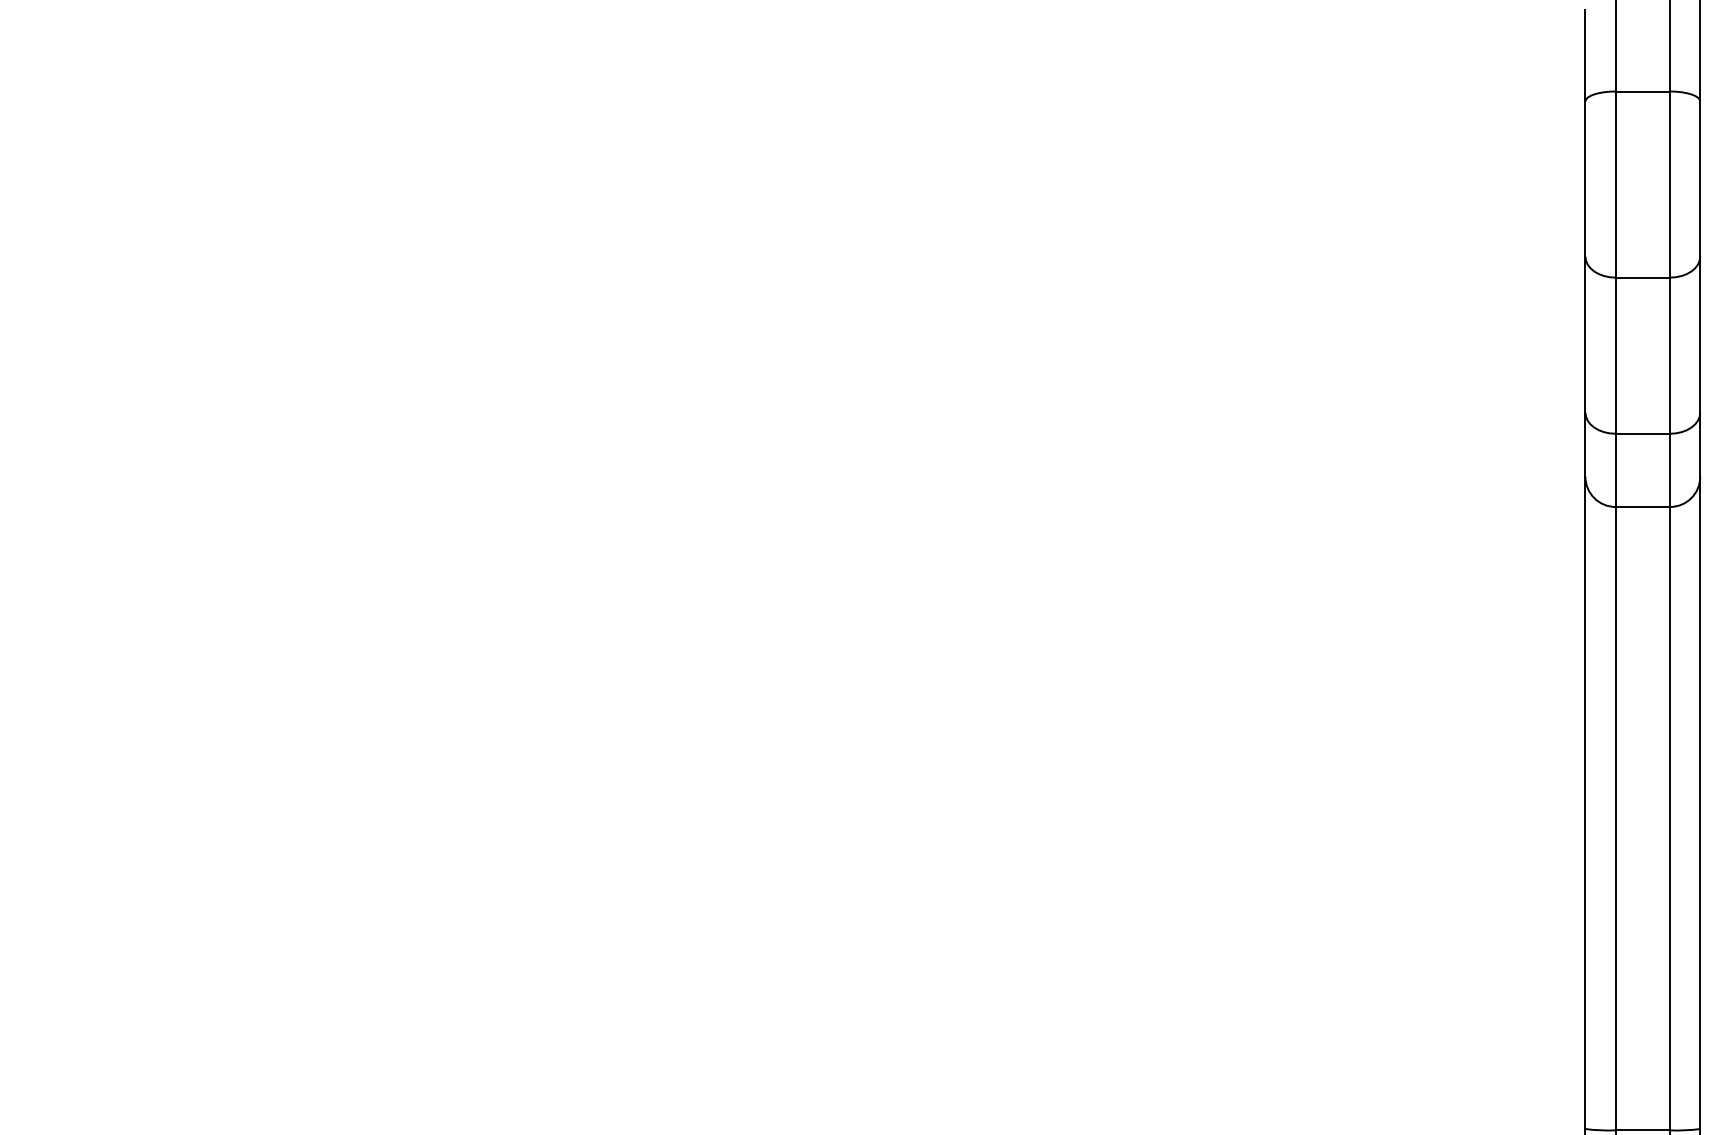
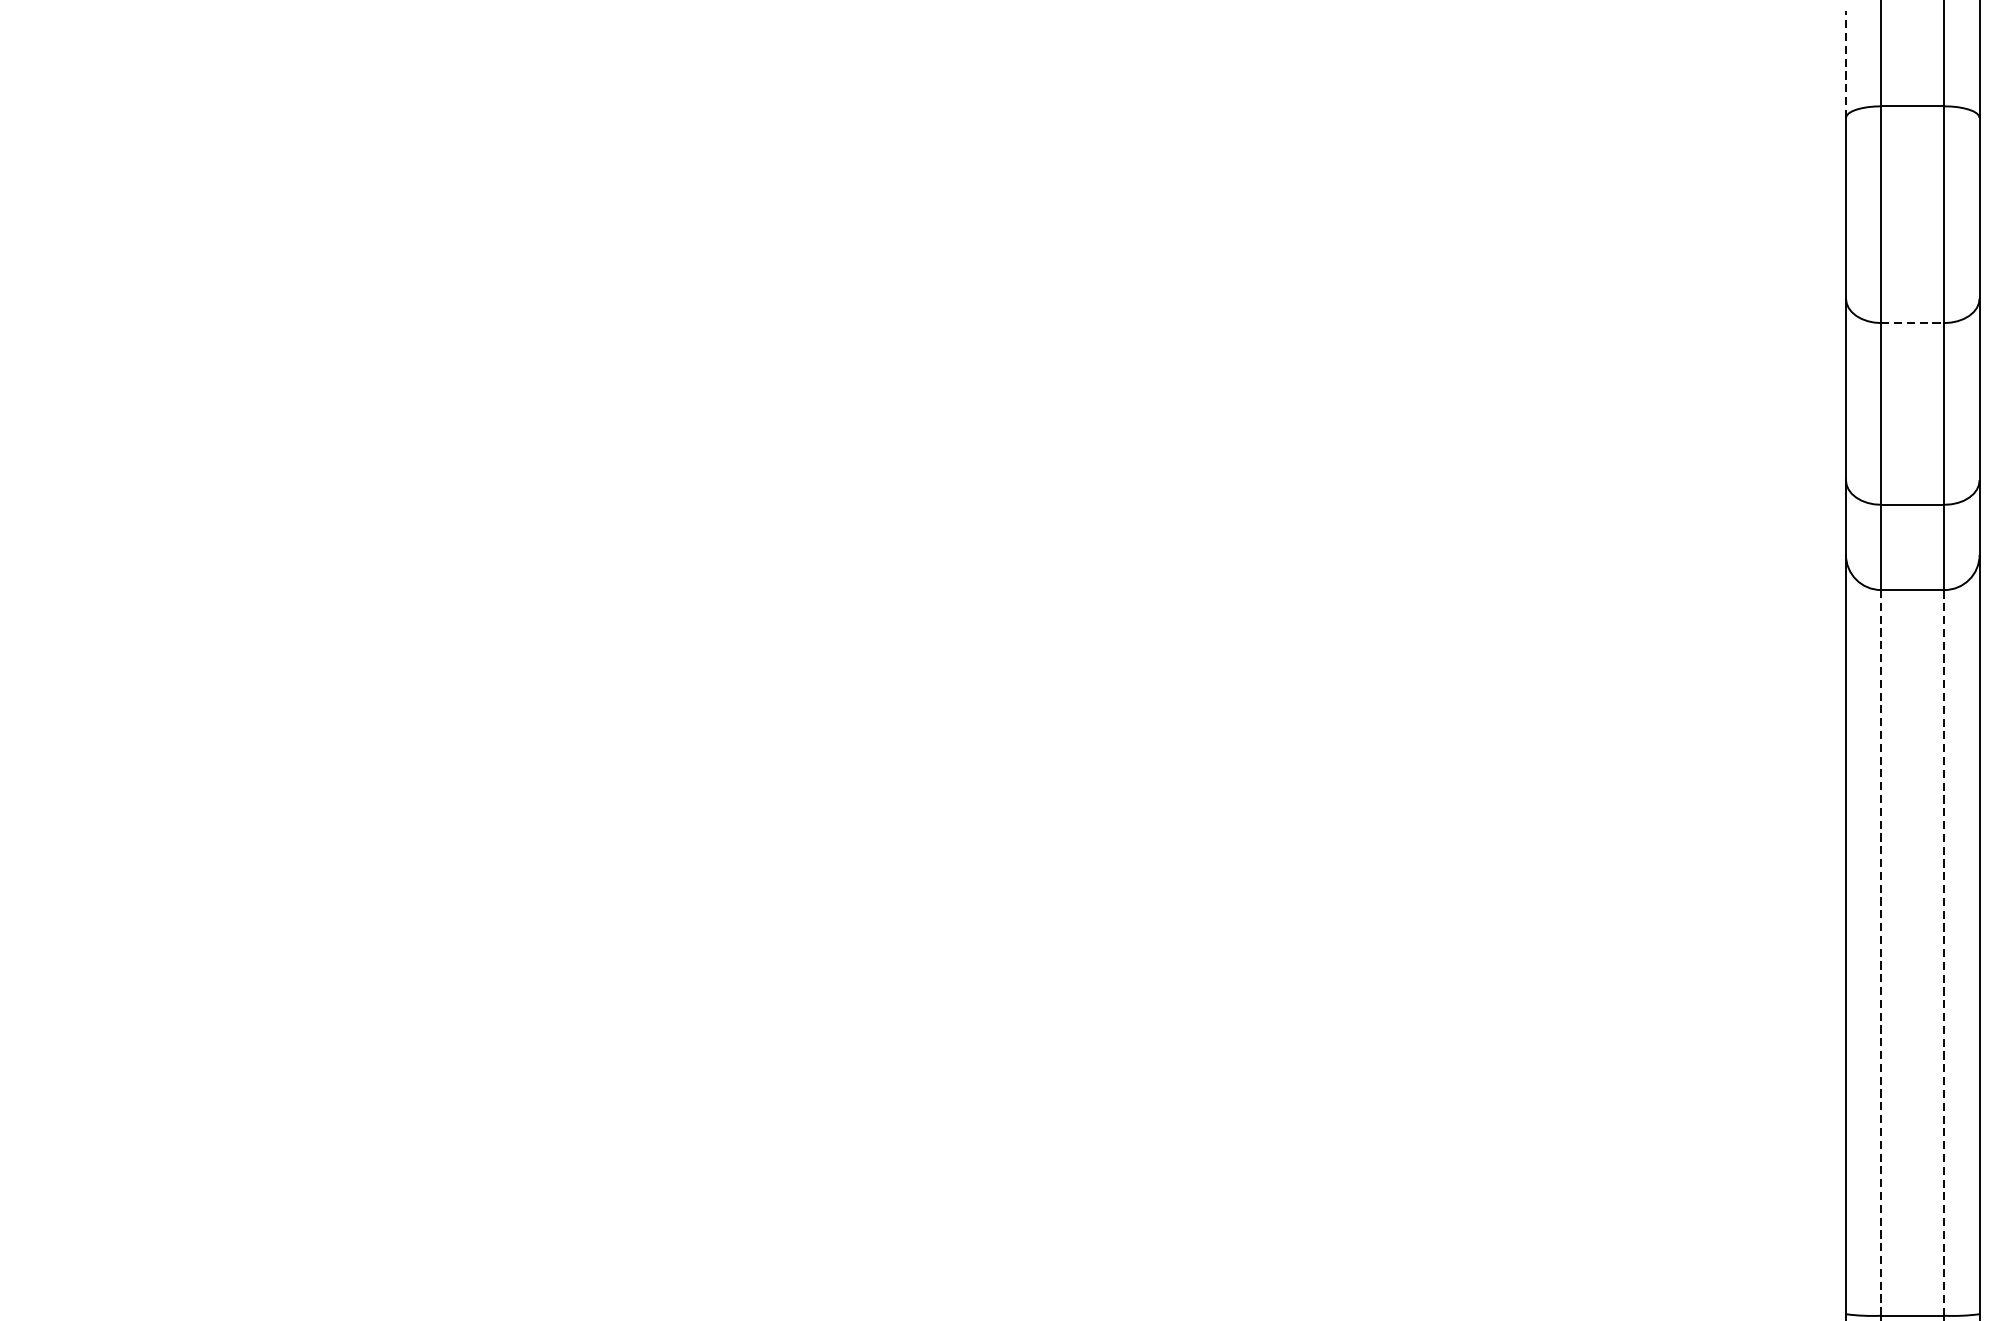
line: (1585, 55) -> (1846, 64), solid -> dashed
line: (1643, 277) -> (1913, 322), solid -> dashed
line: (1615, 818) -> (1880, 952), solid -> dashed
line: (1670, 818) -> (1944, 952), solid -> dashed

